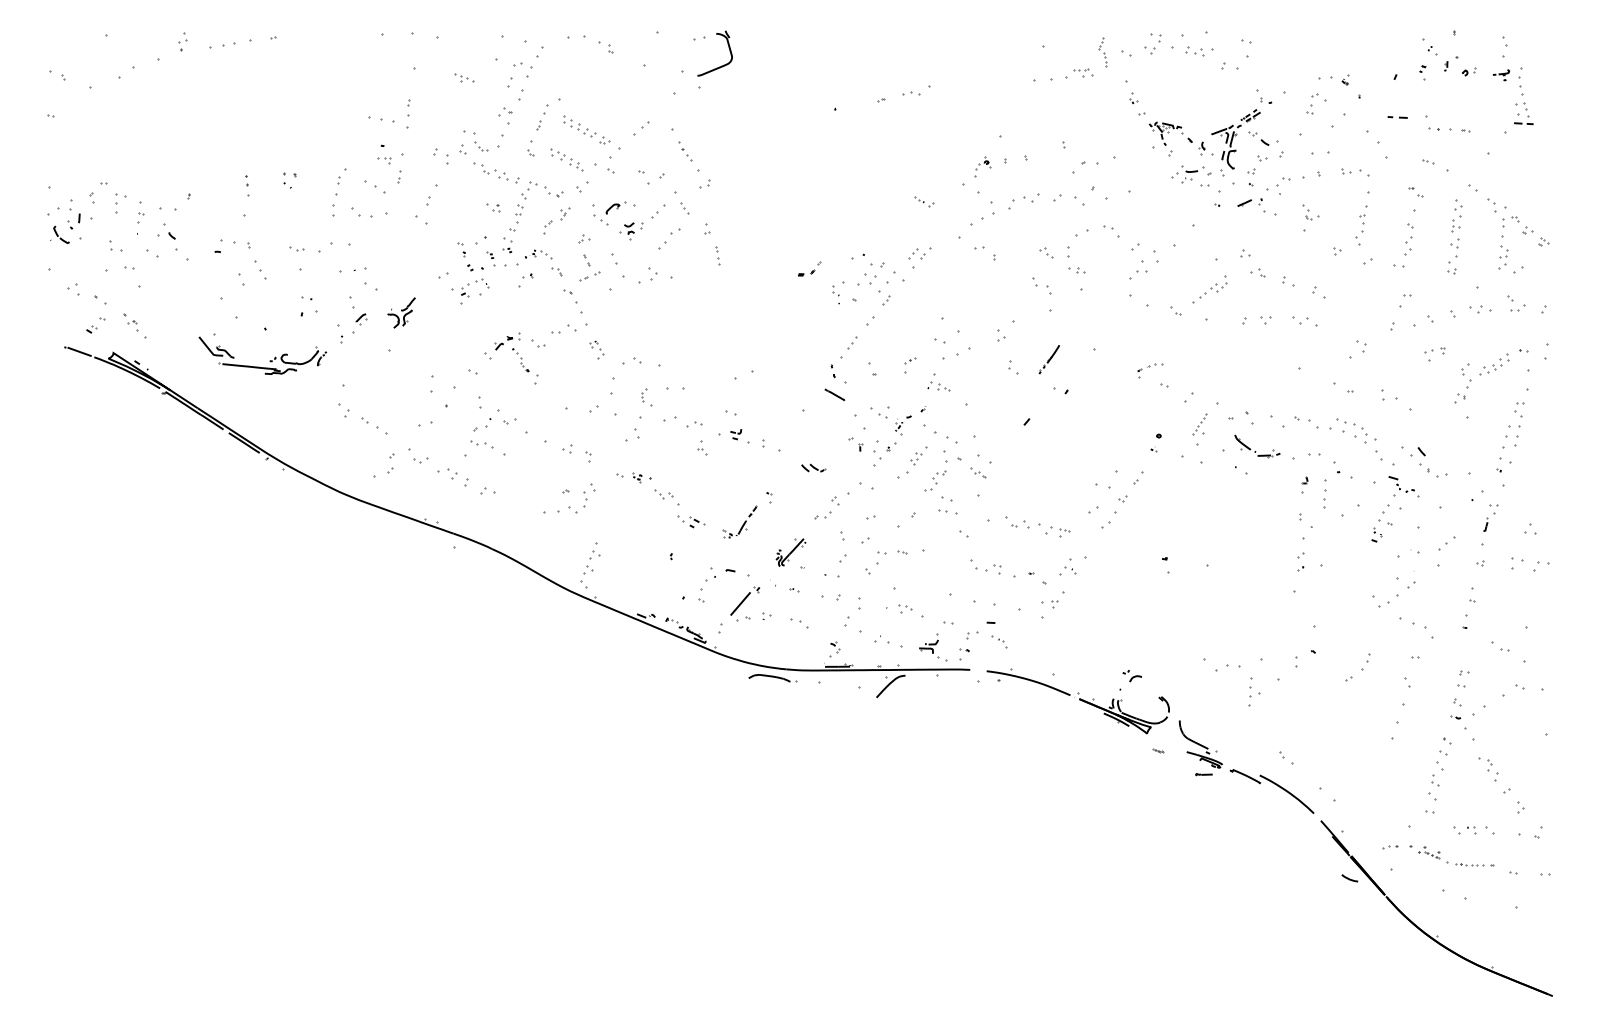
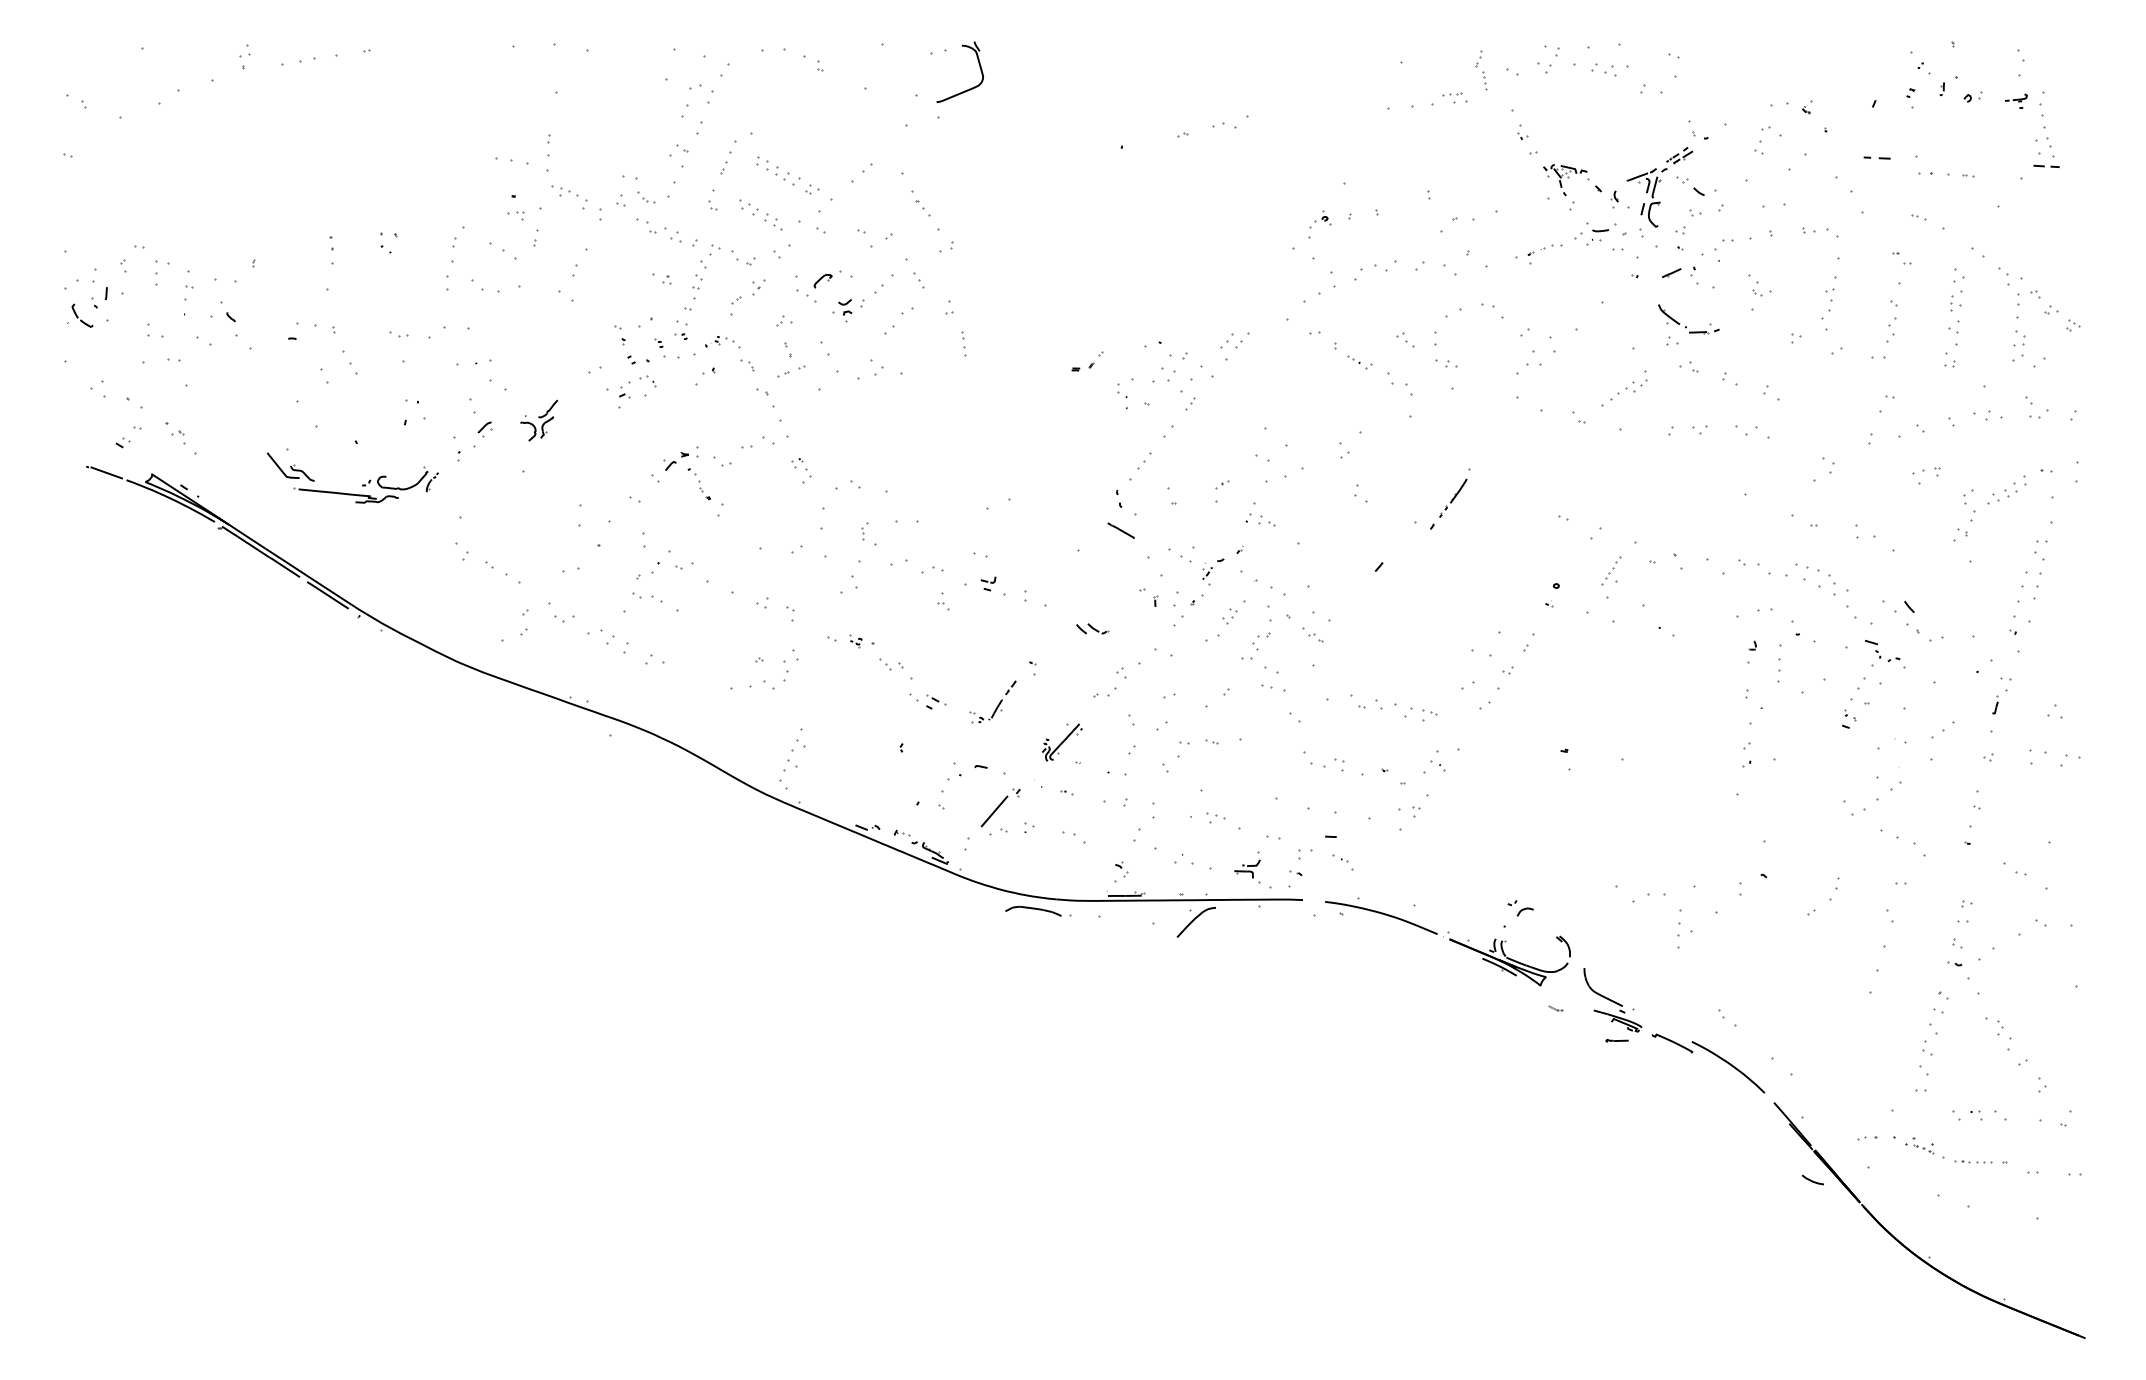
part: (463, 77) -> (564, 190), moved
part: (923, 201) -> (1359, 362), moved
part: (1049, 359) -> (1453, 497), moved
part: (1150, 370) -> (1544, 254), moved
part: (1255, 451) -> (1686, 326), moved

